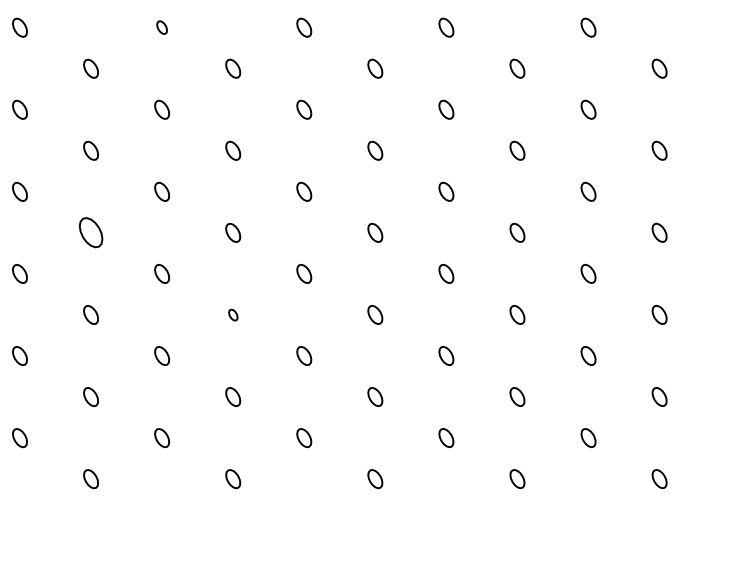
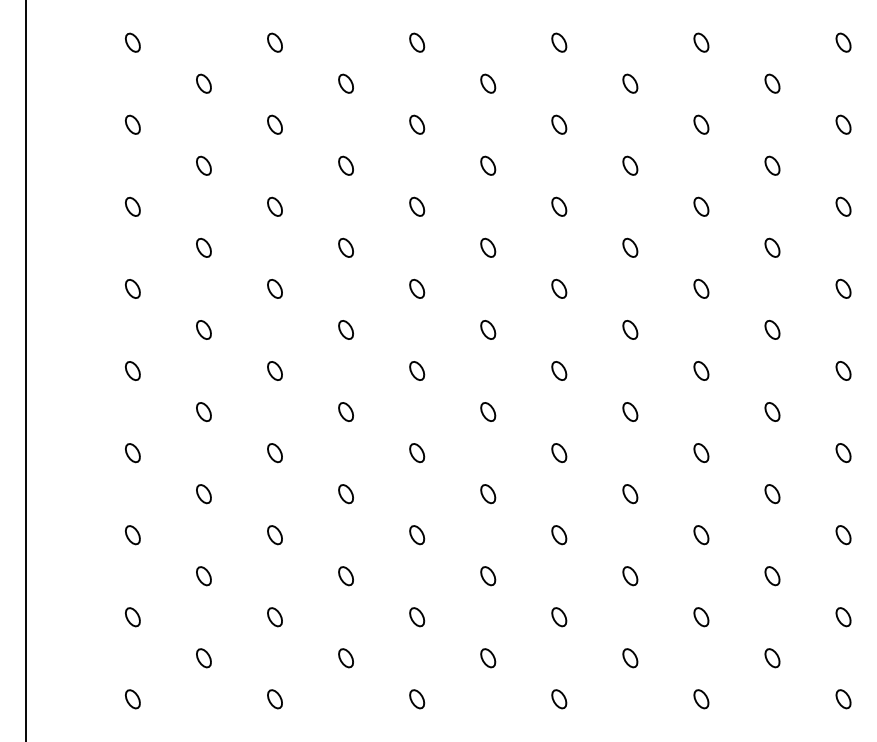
part: (161, 27) -> (345, 247), size x1.43
part: (90, 233) -> (274, 453), size x0.62
part: (233, 315) -> (417, 535), size x1.67

